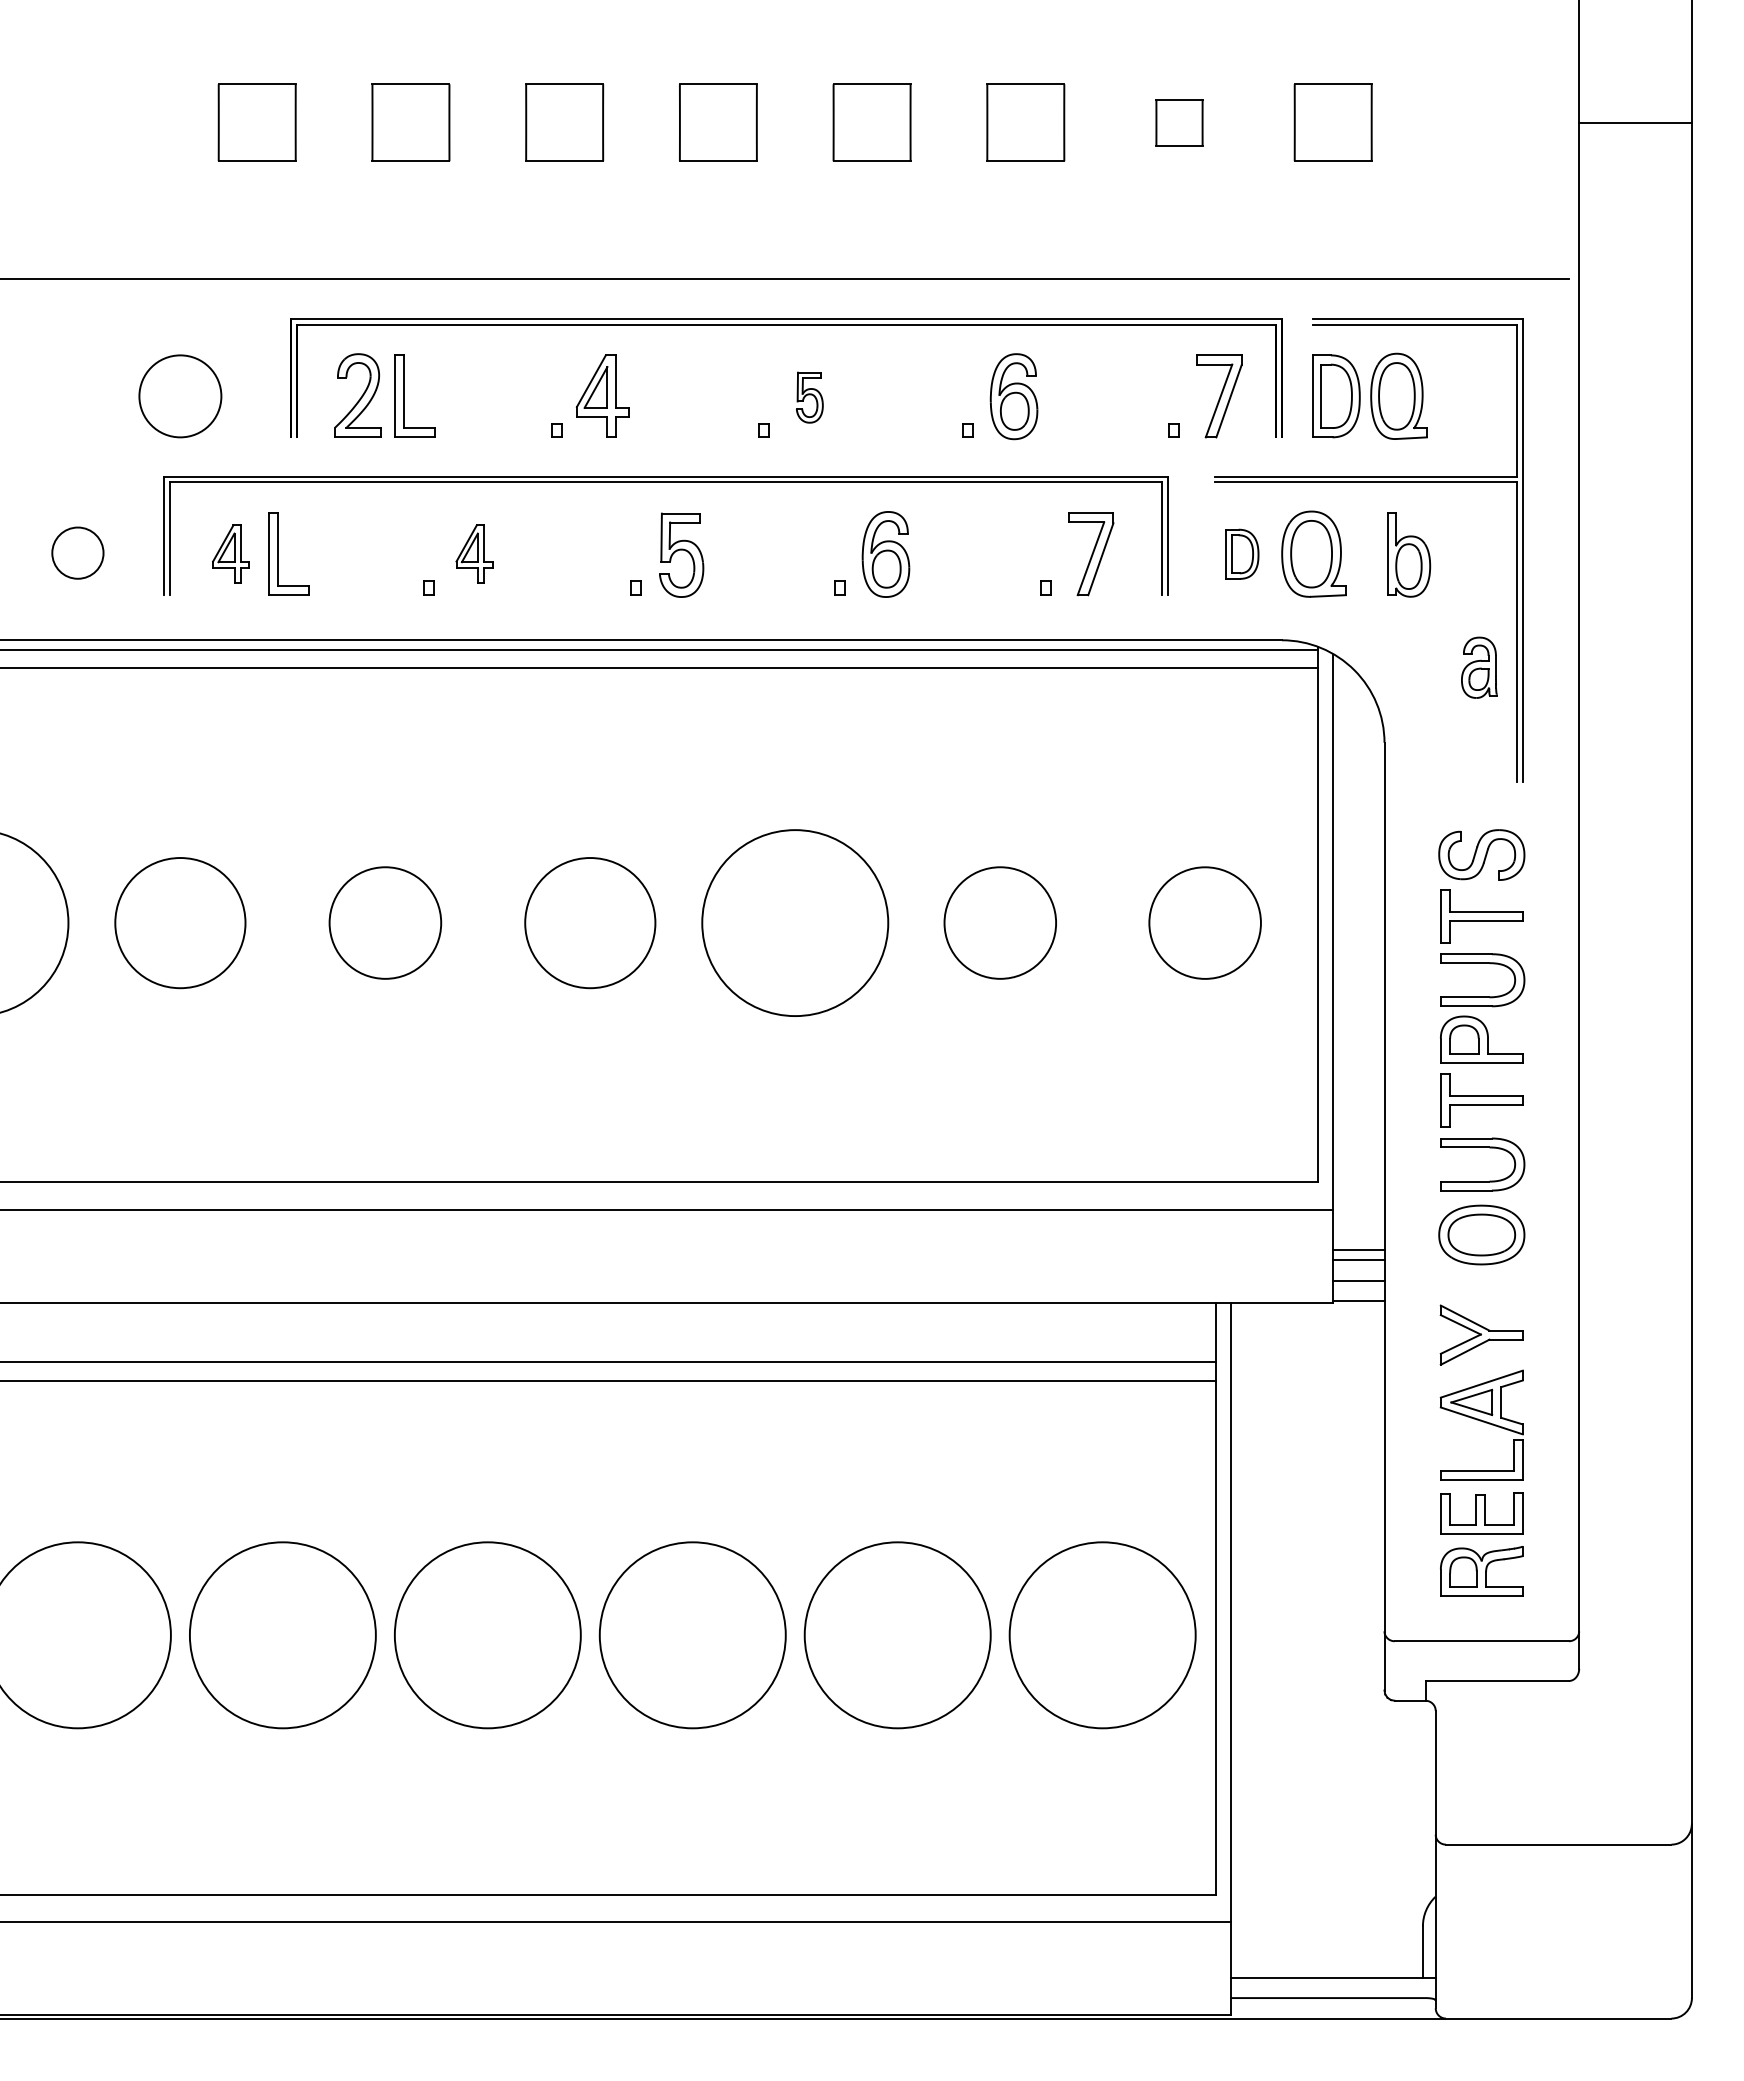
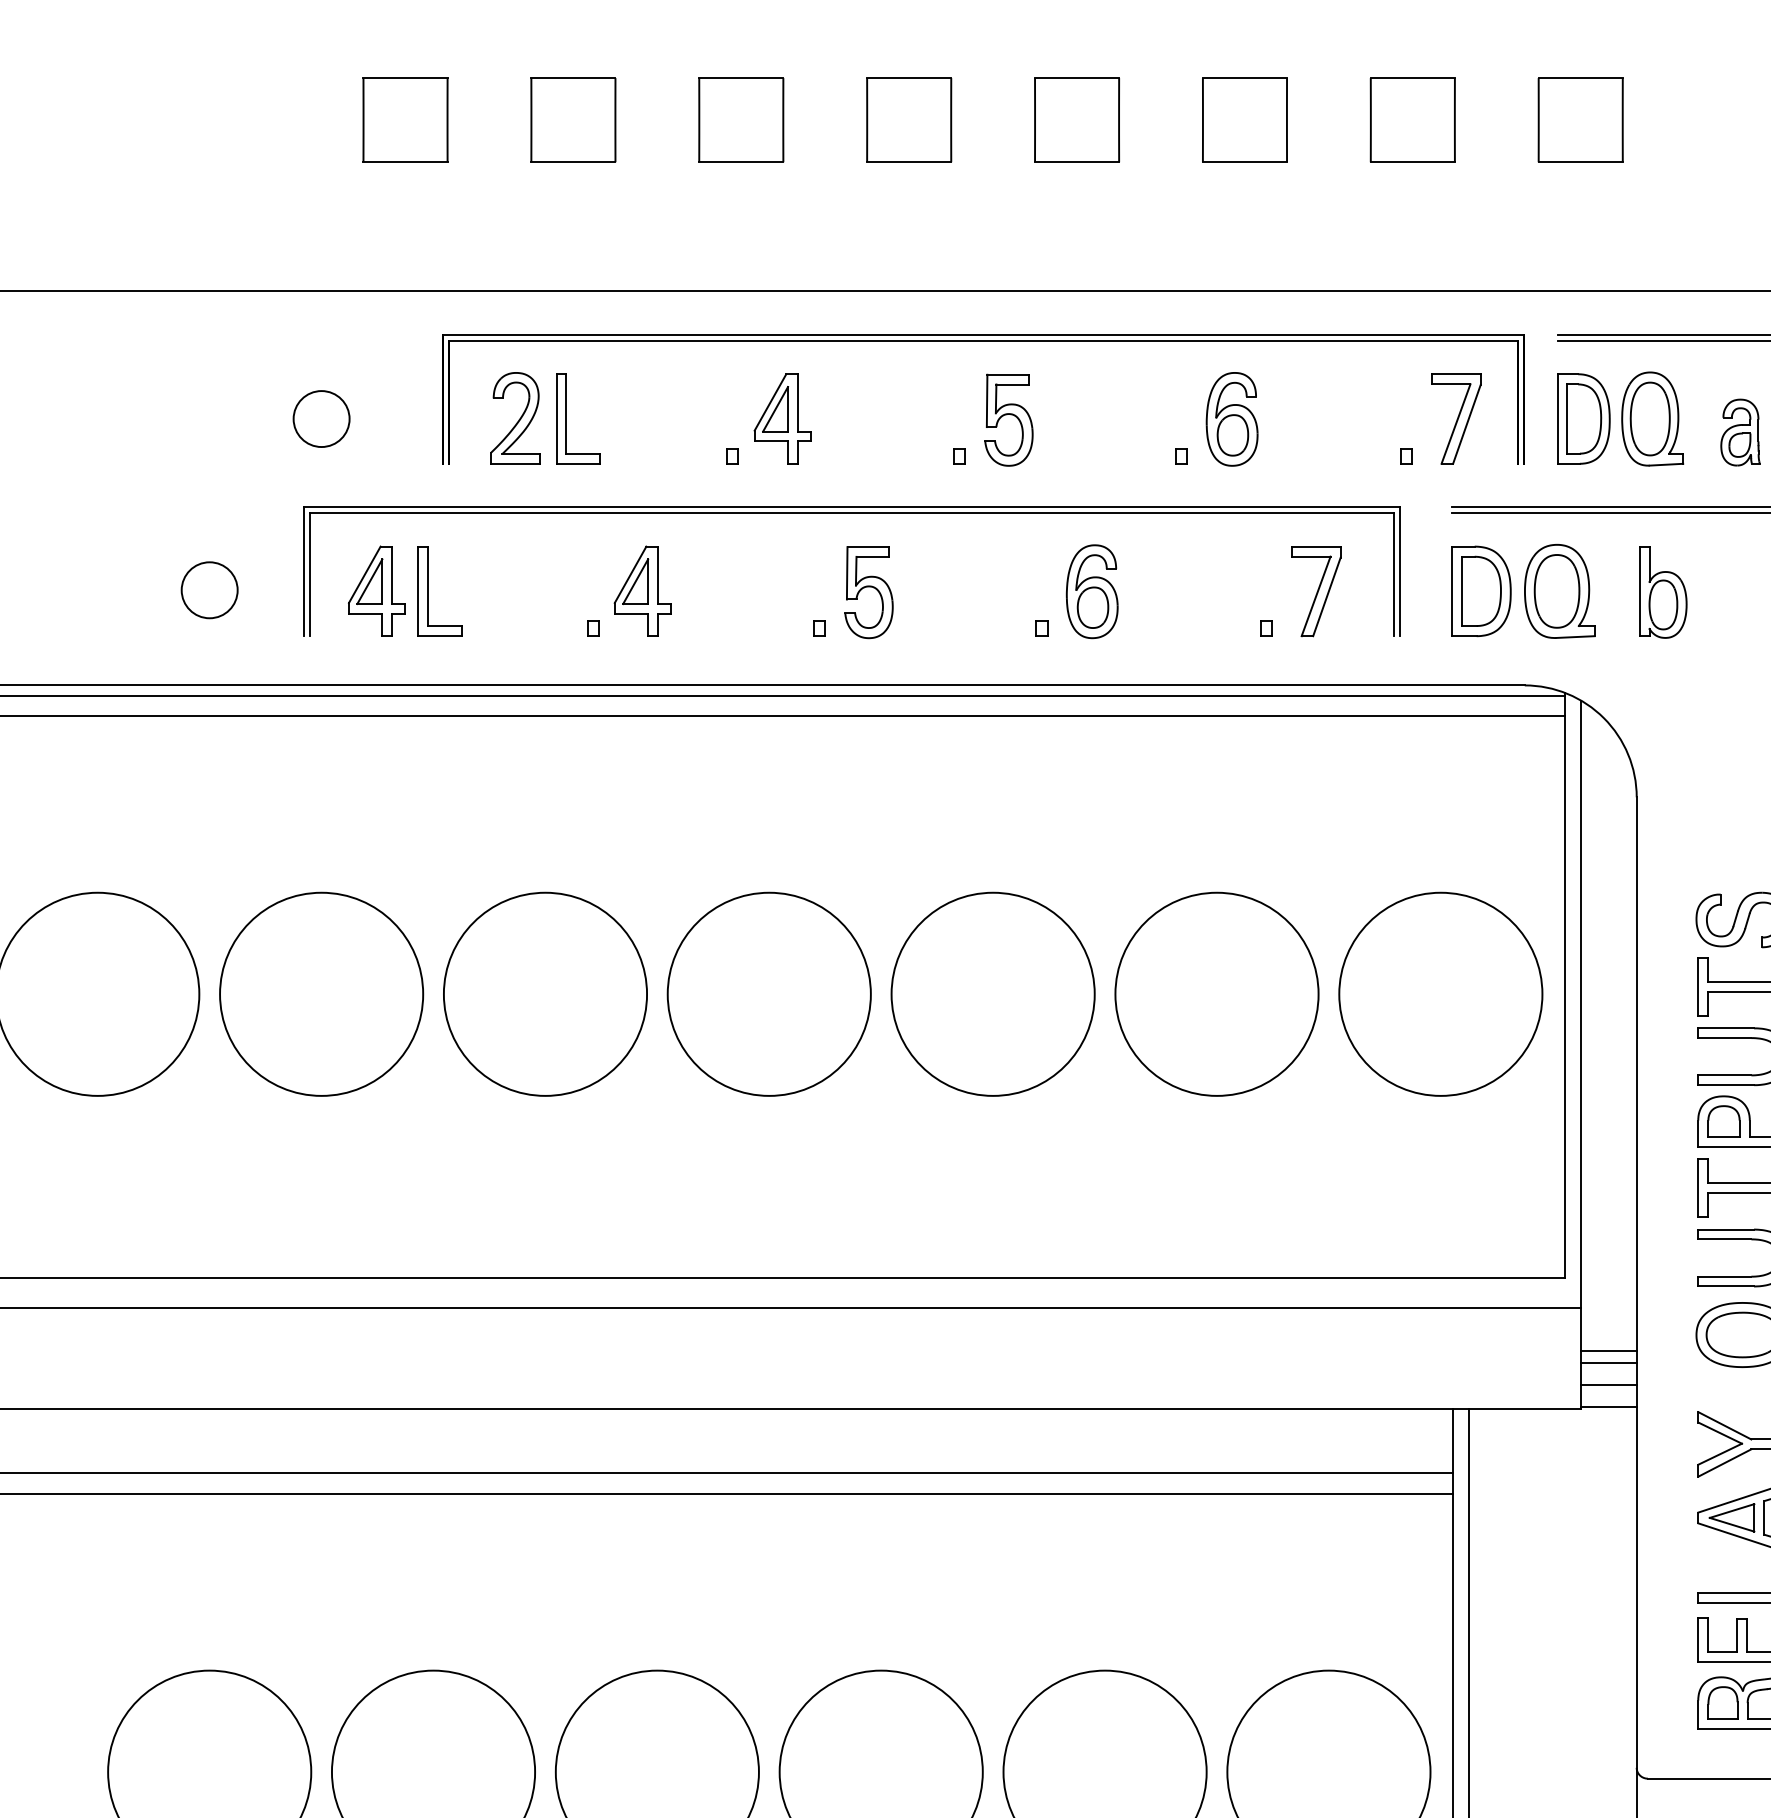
part: (1179, 122) -> (1412, 119), size x1.67
circle: (180, 396) -> (321, 419), size x0.62
part: (809, 397) -> (1008, 420), size x1.67
part: (230, 553) -> (376, 590), size x1.43
part: (474, 553) -> (642, 590), size x1.43
part: (1242, 554) -> (1481, 591), size x1.67
part: (1479, 667) -> (1740, 432), moved
circle: (385, 922) -> (545, 993), size x1.67
circle: (1000, 922) -> (1217, 993), size x1.67
circle: (180, 923) -> (321, 994), size x1.43
circle: (590, 923) -> (769, 994), size x1.43
circle: (1205, 923) -> (1441, 994), size x1.67

